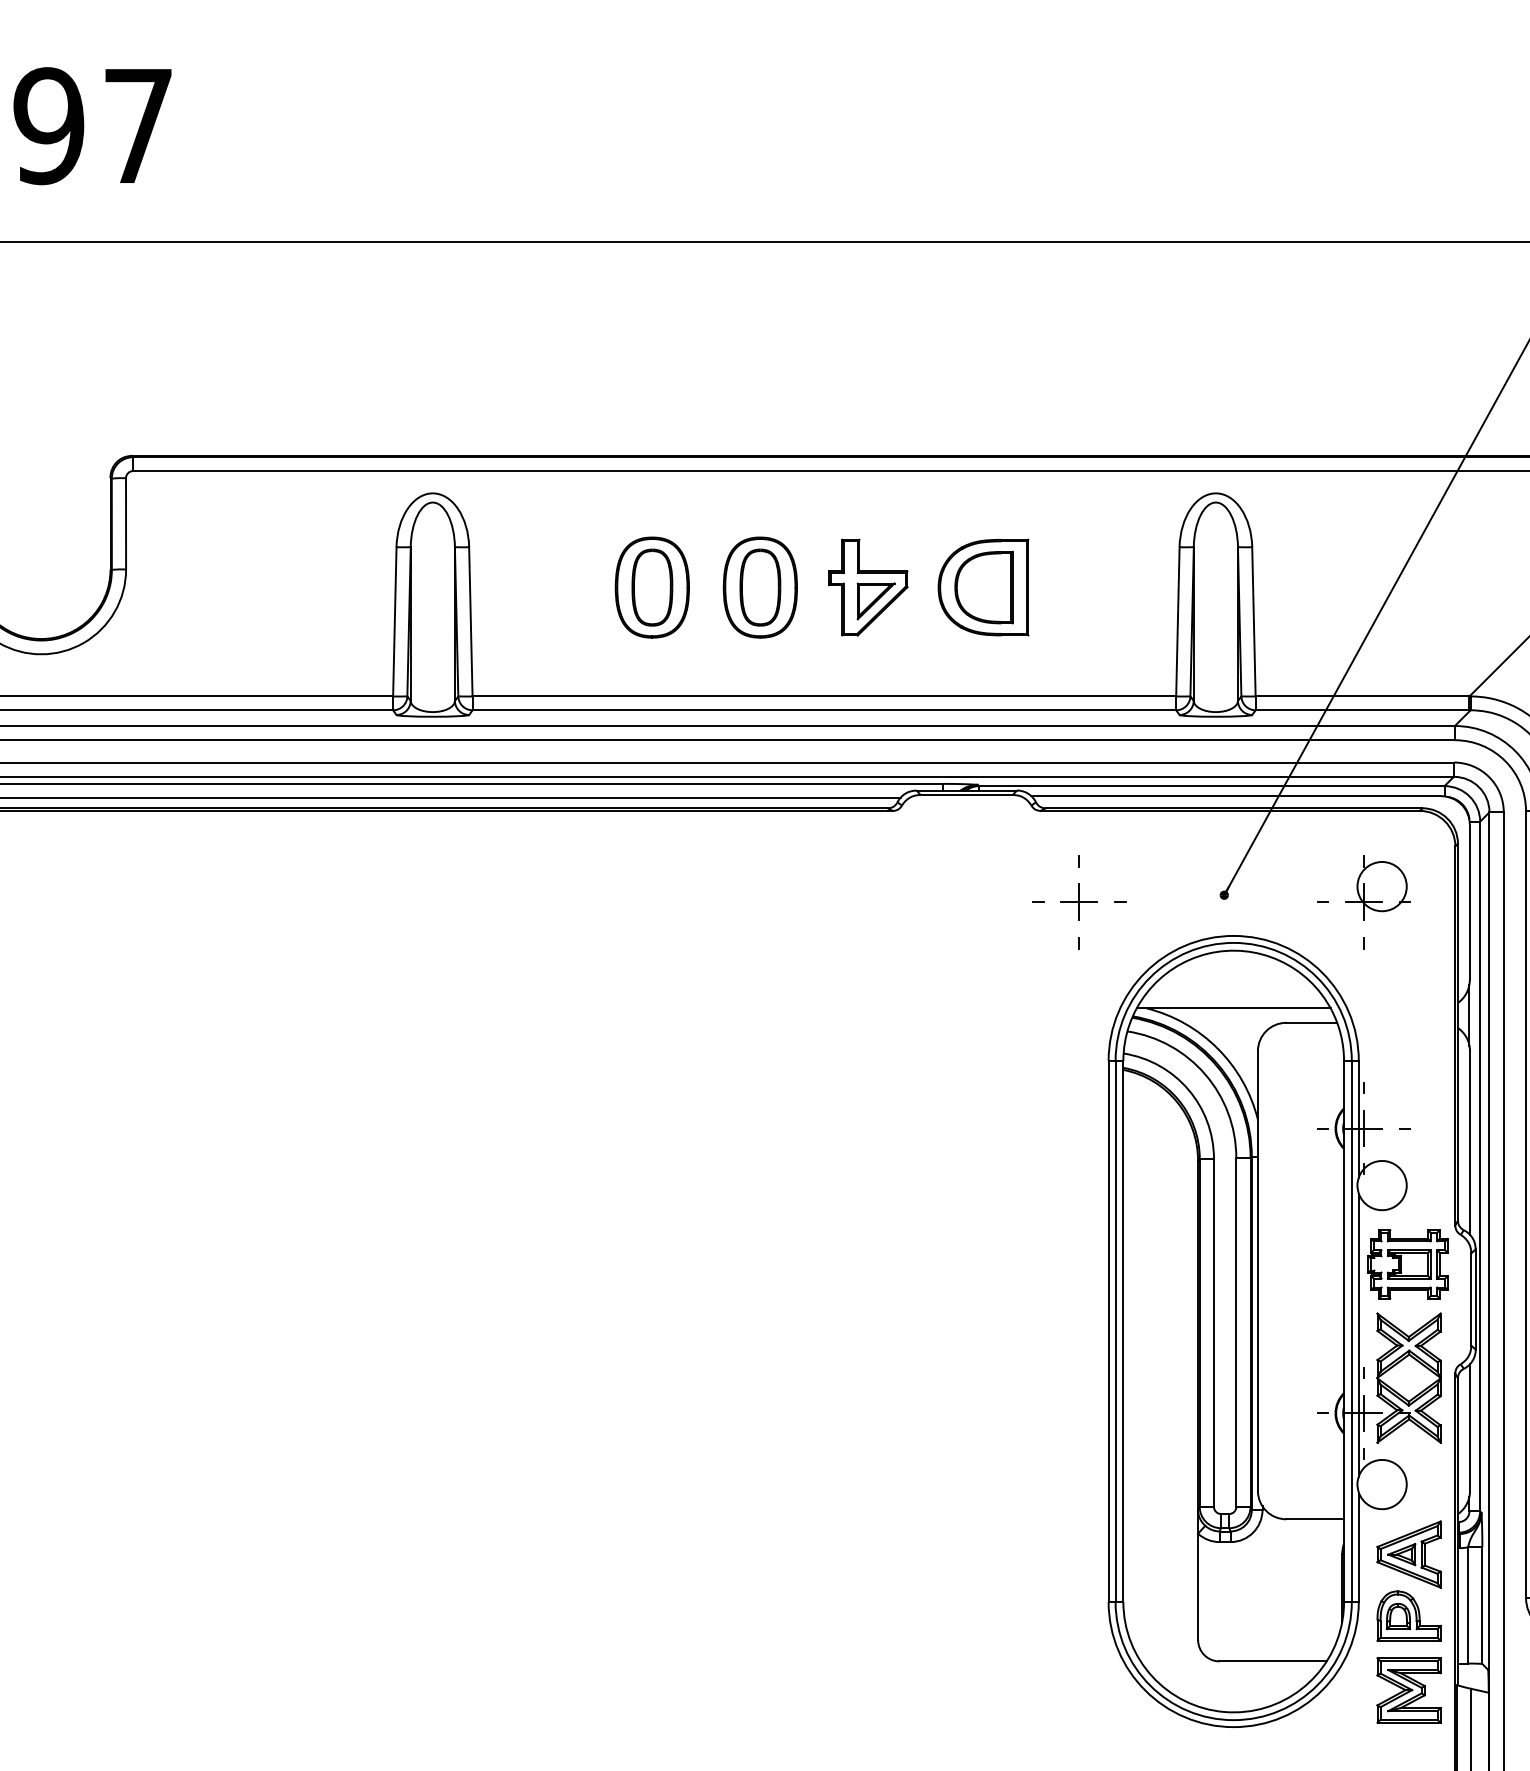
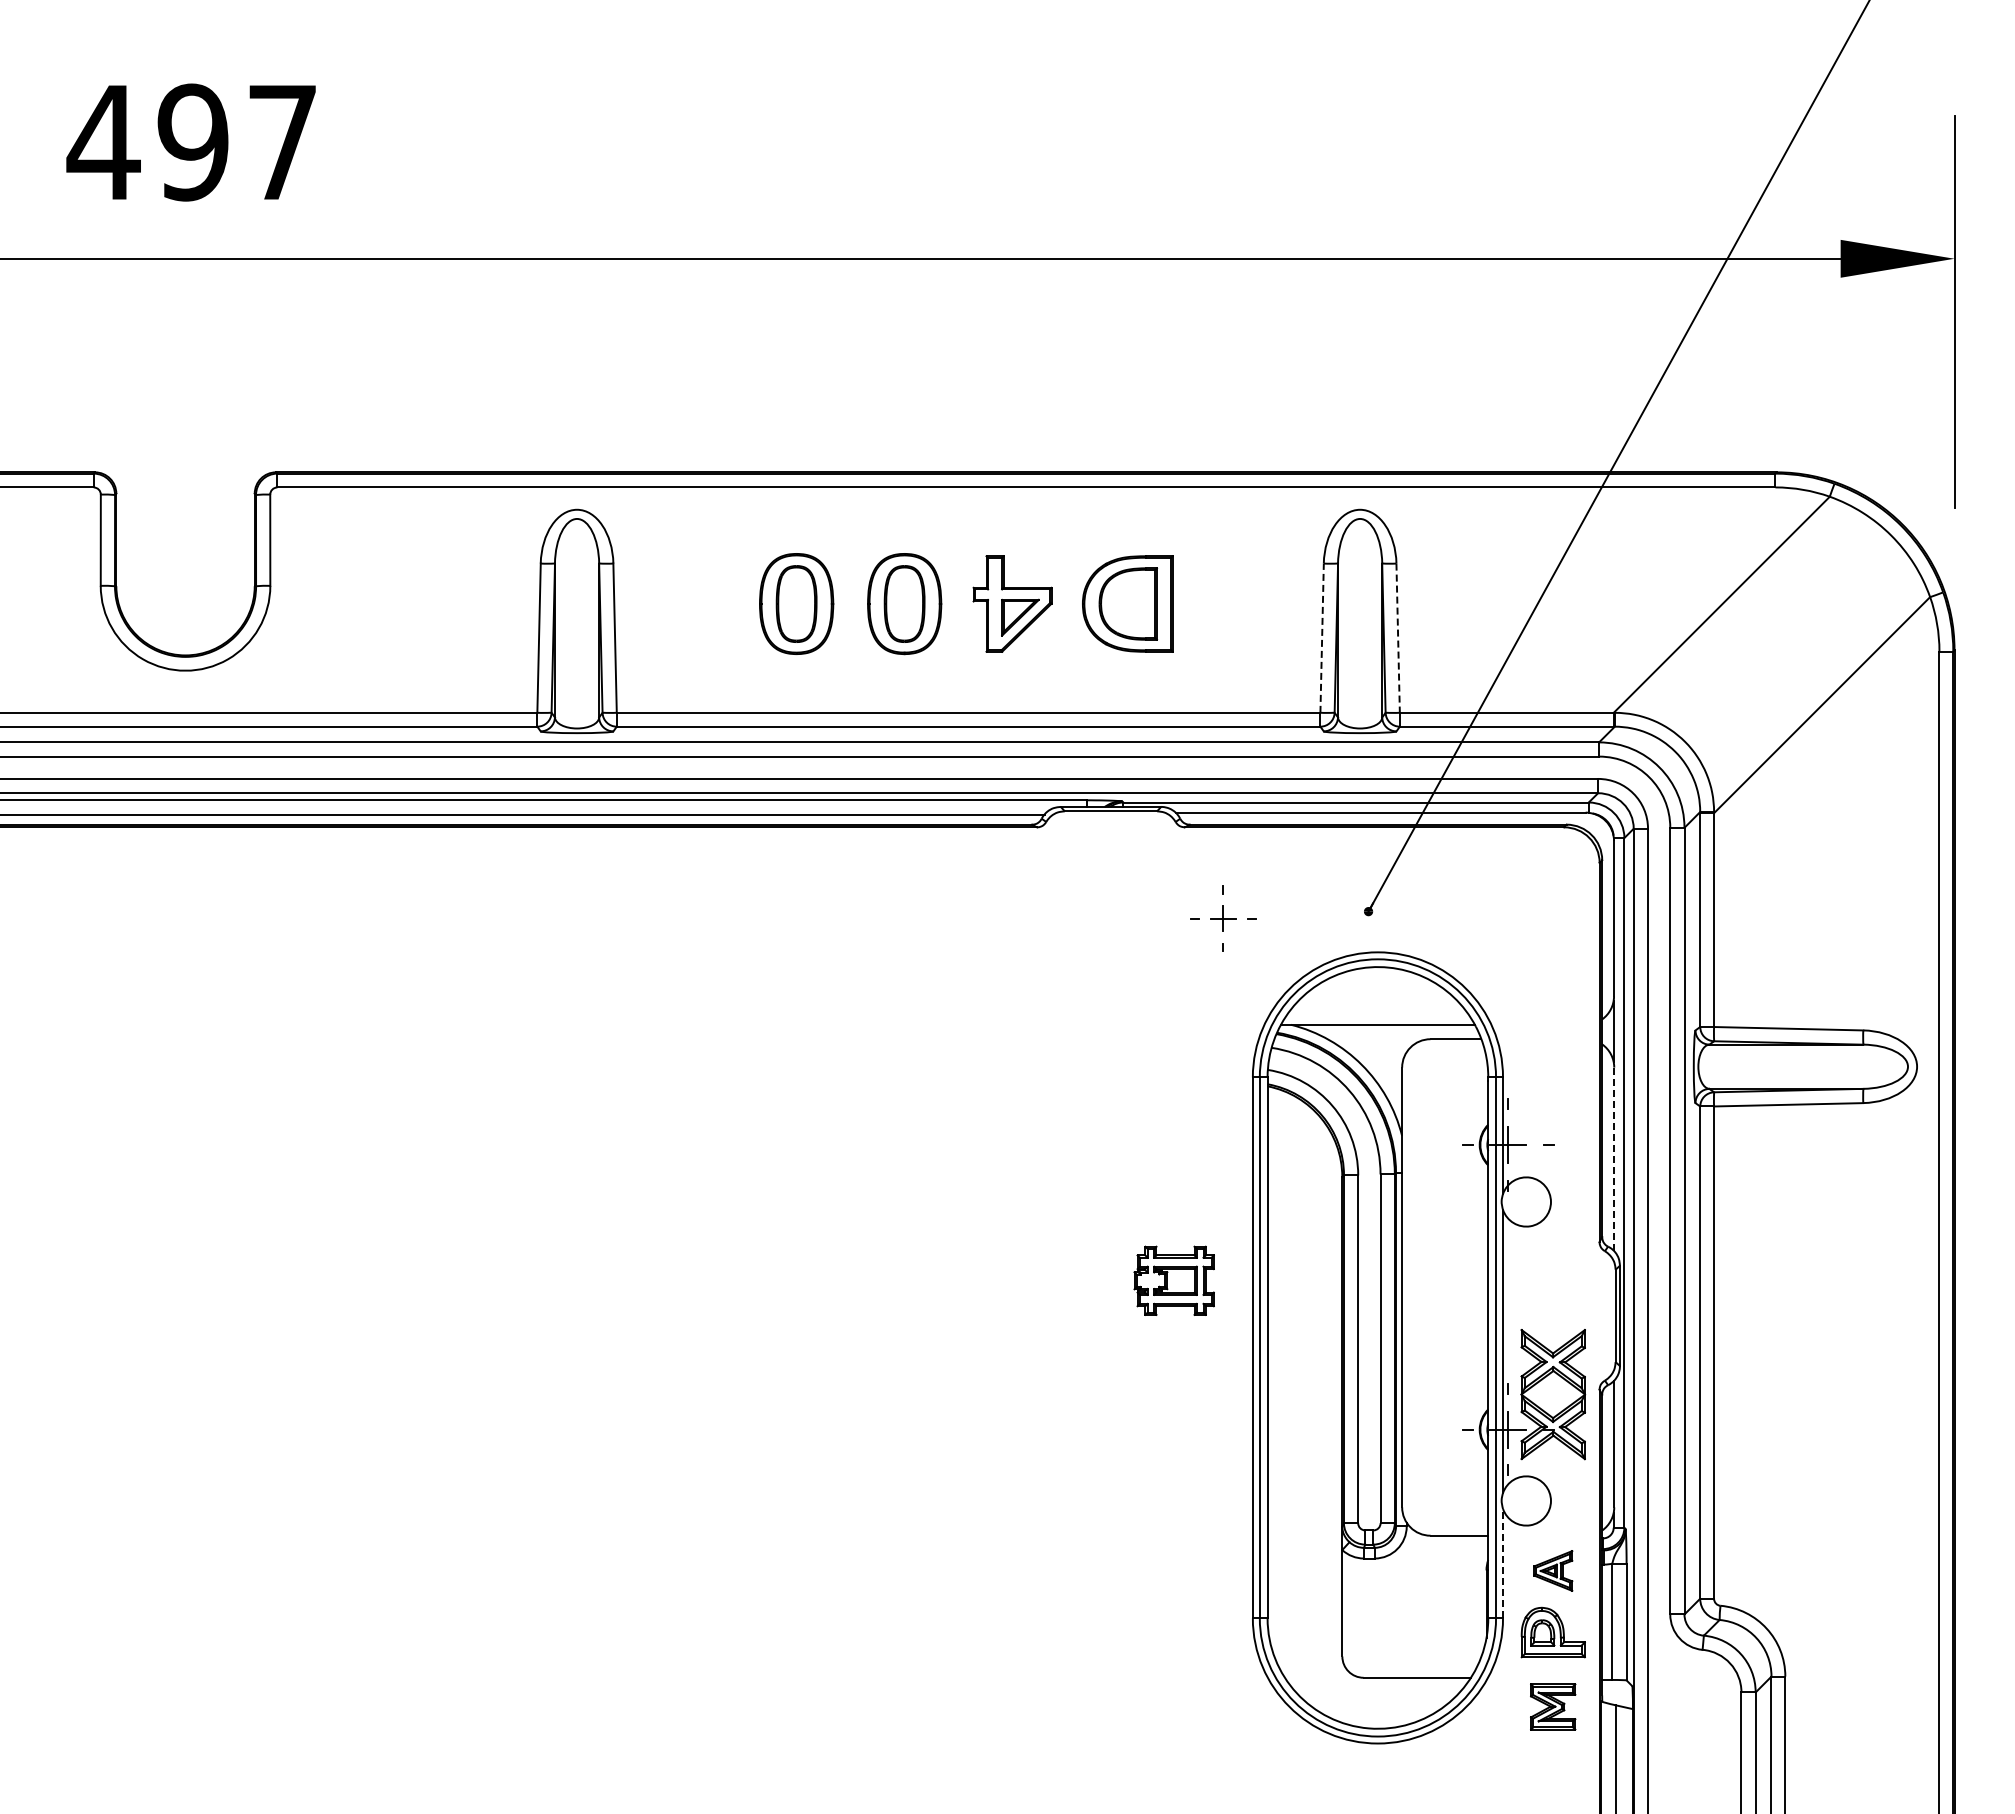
line: (1178, 622) -> (1322, 638), solid -> dashed
line: (1254, 622) -> (1398, 638), solid -> dashed
part: (1079, 902) -> (1223, 918), size x0.7
part: (1363, 902) -> (1507, 918), removed
line: (1470, 1143) -> (1614, 1159), solid -> dashed
part: (1407, 1264) -> (1173, 1280), moved
line: (1359, 1547) -> (1503, 1563), solid -> dashed
part: (1408, 1554) -> (1552, 1570), size x0.6
part: (1408, 1690) -> (1552, 1706), size x0.7

